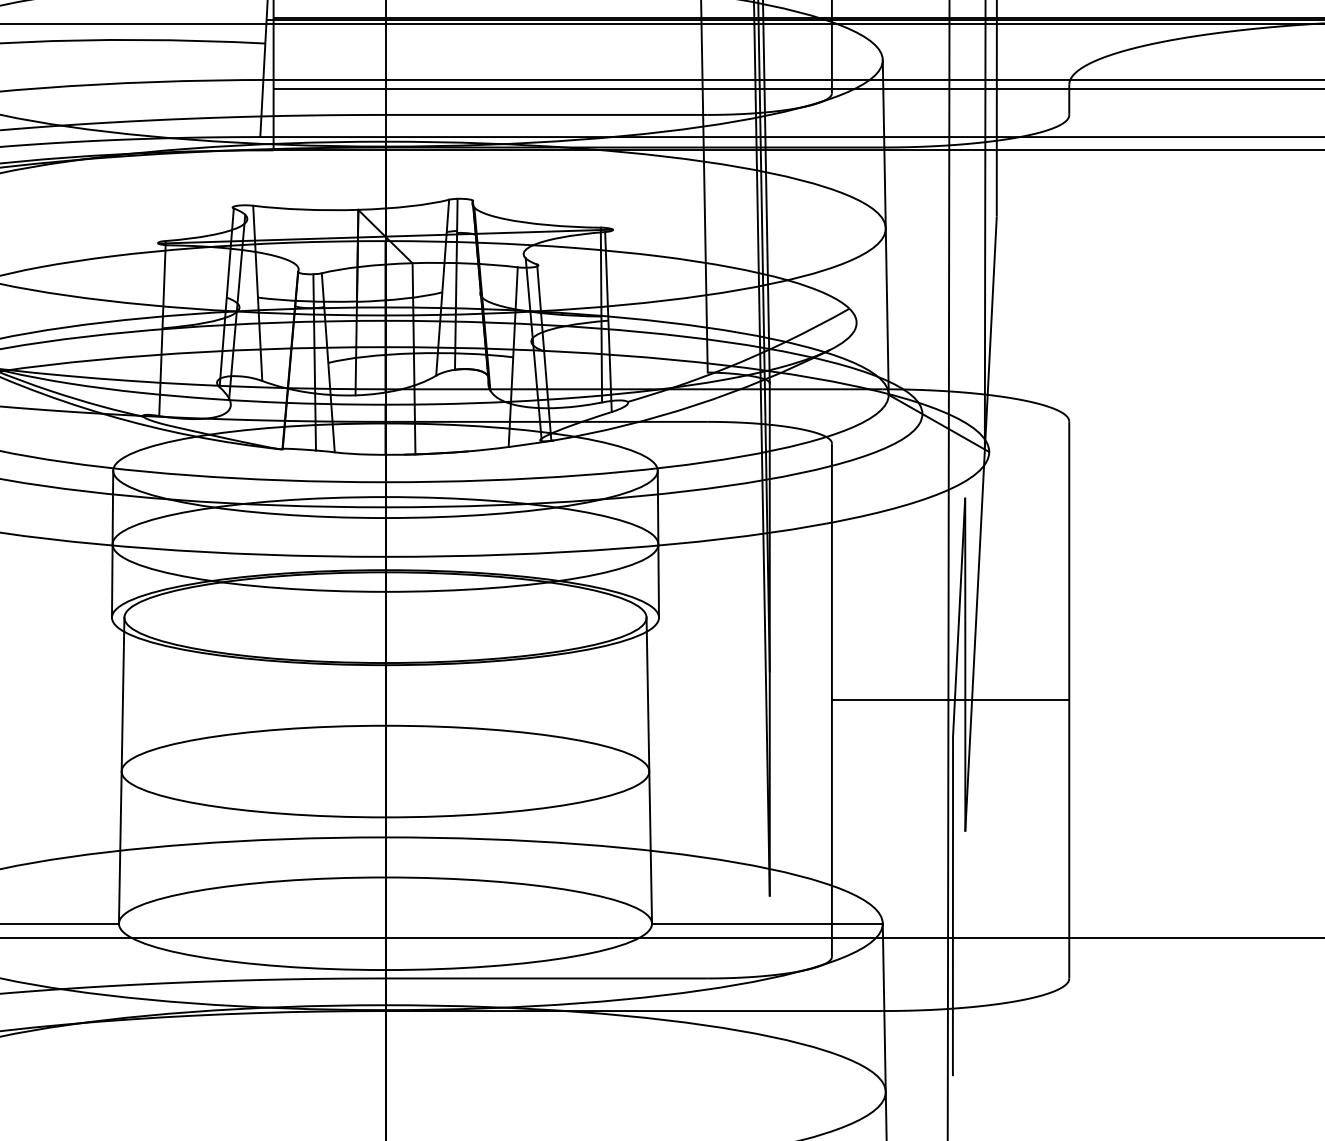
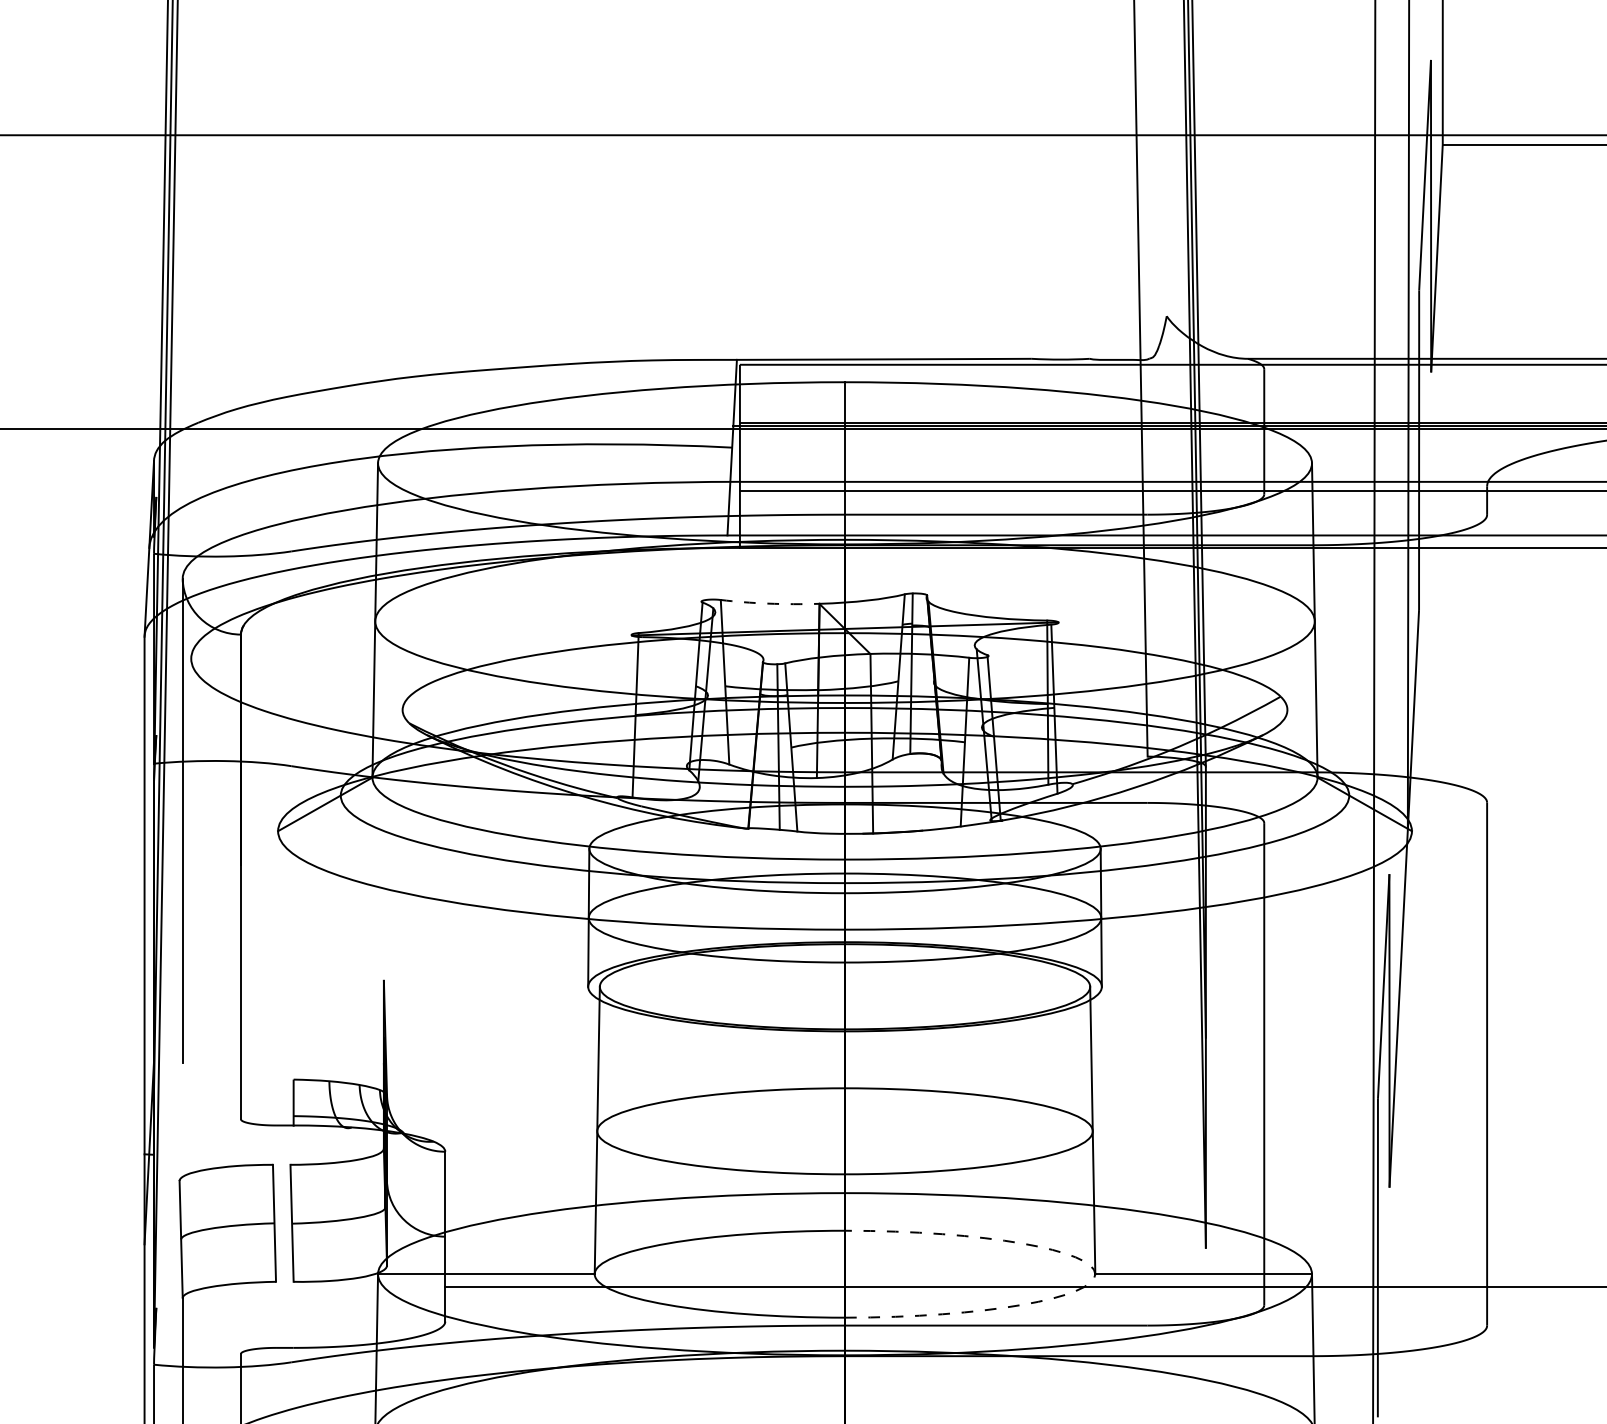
arc: (304, 209) -> (768, 603), solid -> dashed
line: (950, 700) -> (1375, 1064), removed
arc: (652, 924) -> (1095, 1274), solid -> dashed

